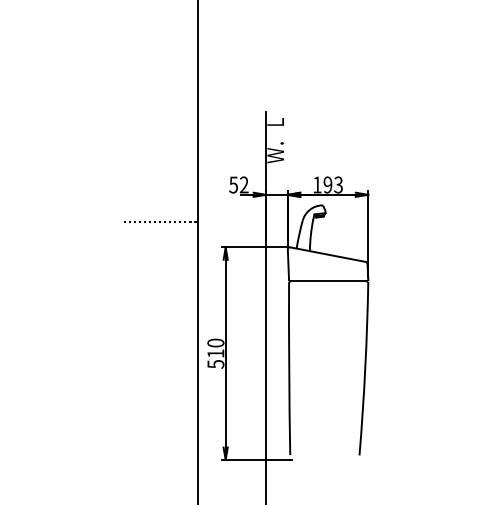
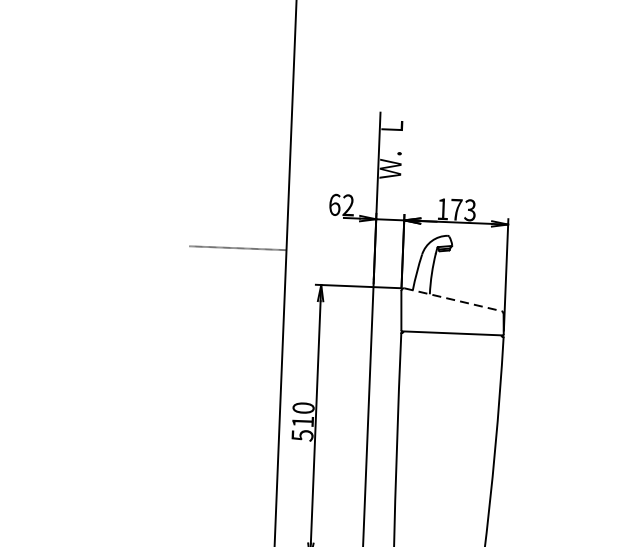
text: (233, 184) -> (334, 204), 52 -> 62
text: (327, 184) -> (456, 209), 193 -> 173
line: (328, 254) -> (453, 299), solid -> dashed

